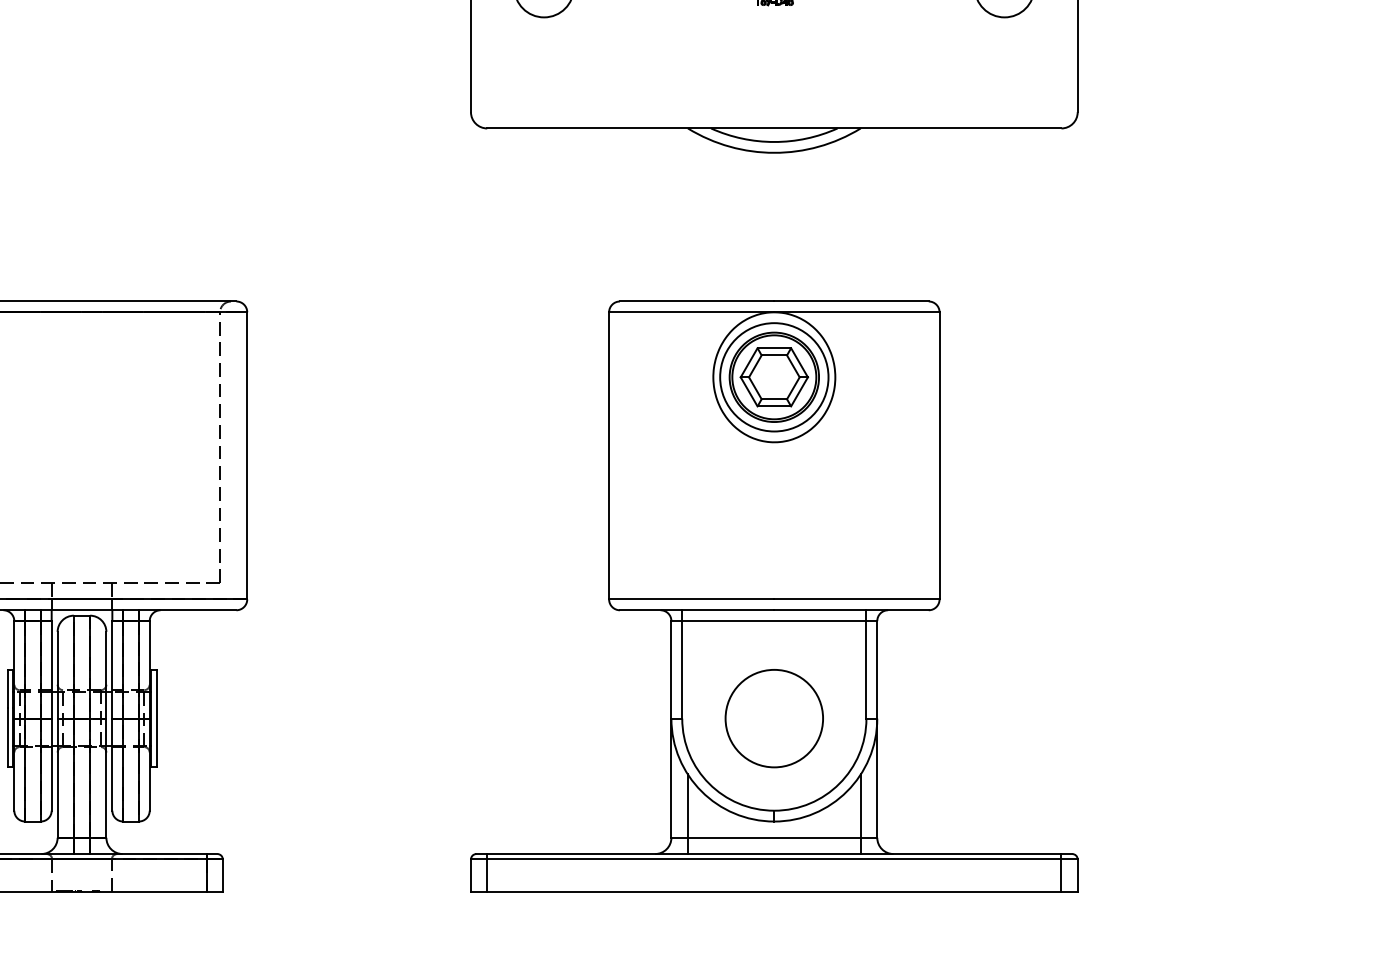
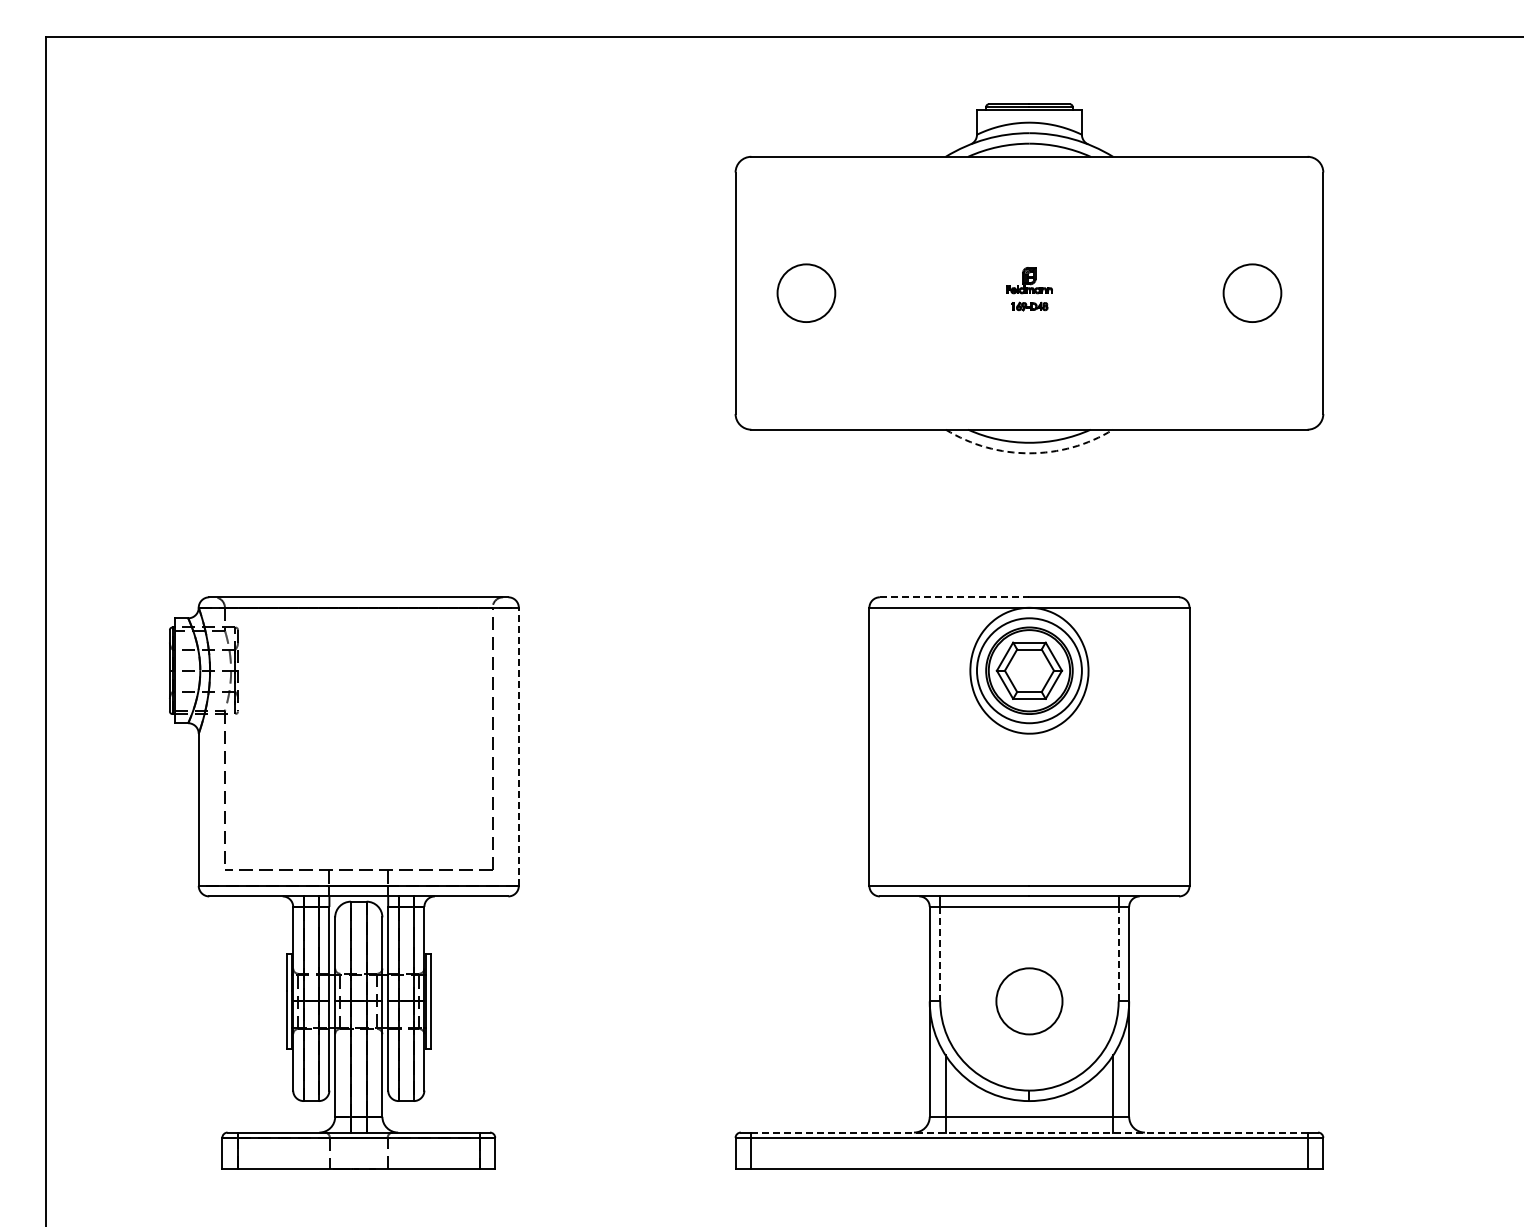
arc: (774, 153) -> (1029, 453), solid -> dashed
line: (696, 301) -> (954, 597), solid -> dashed
line: (246, 455) -> (518, 746), solid -> dashed
line: (866, 669) -> (1118, 953), solid -> dashed
line: (682, 670) -> (940, 954), solid -> dashed
circle: (774, 718) -> (1029, 1001), size x0.7
line: (774, 853) -> (1029, 1132), solid -> dashed

